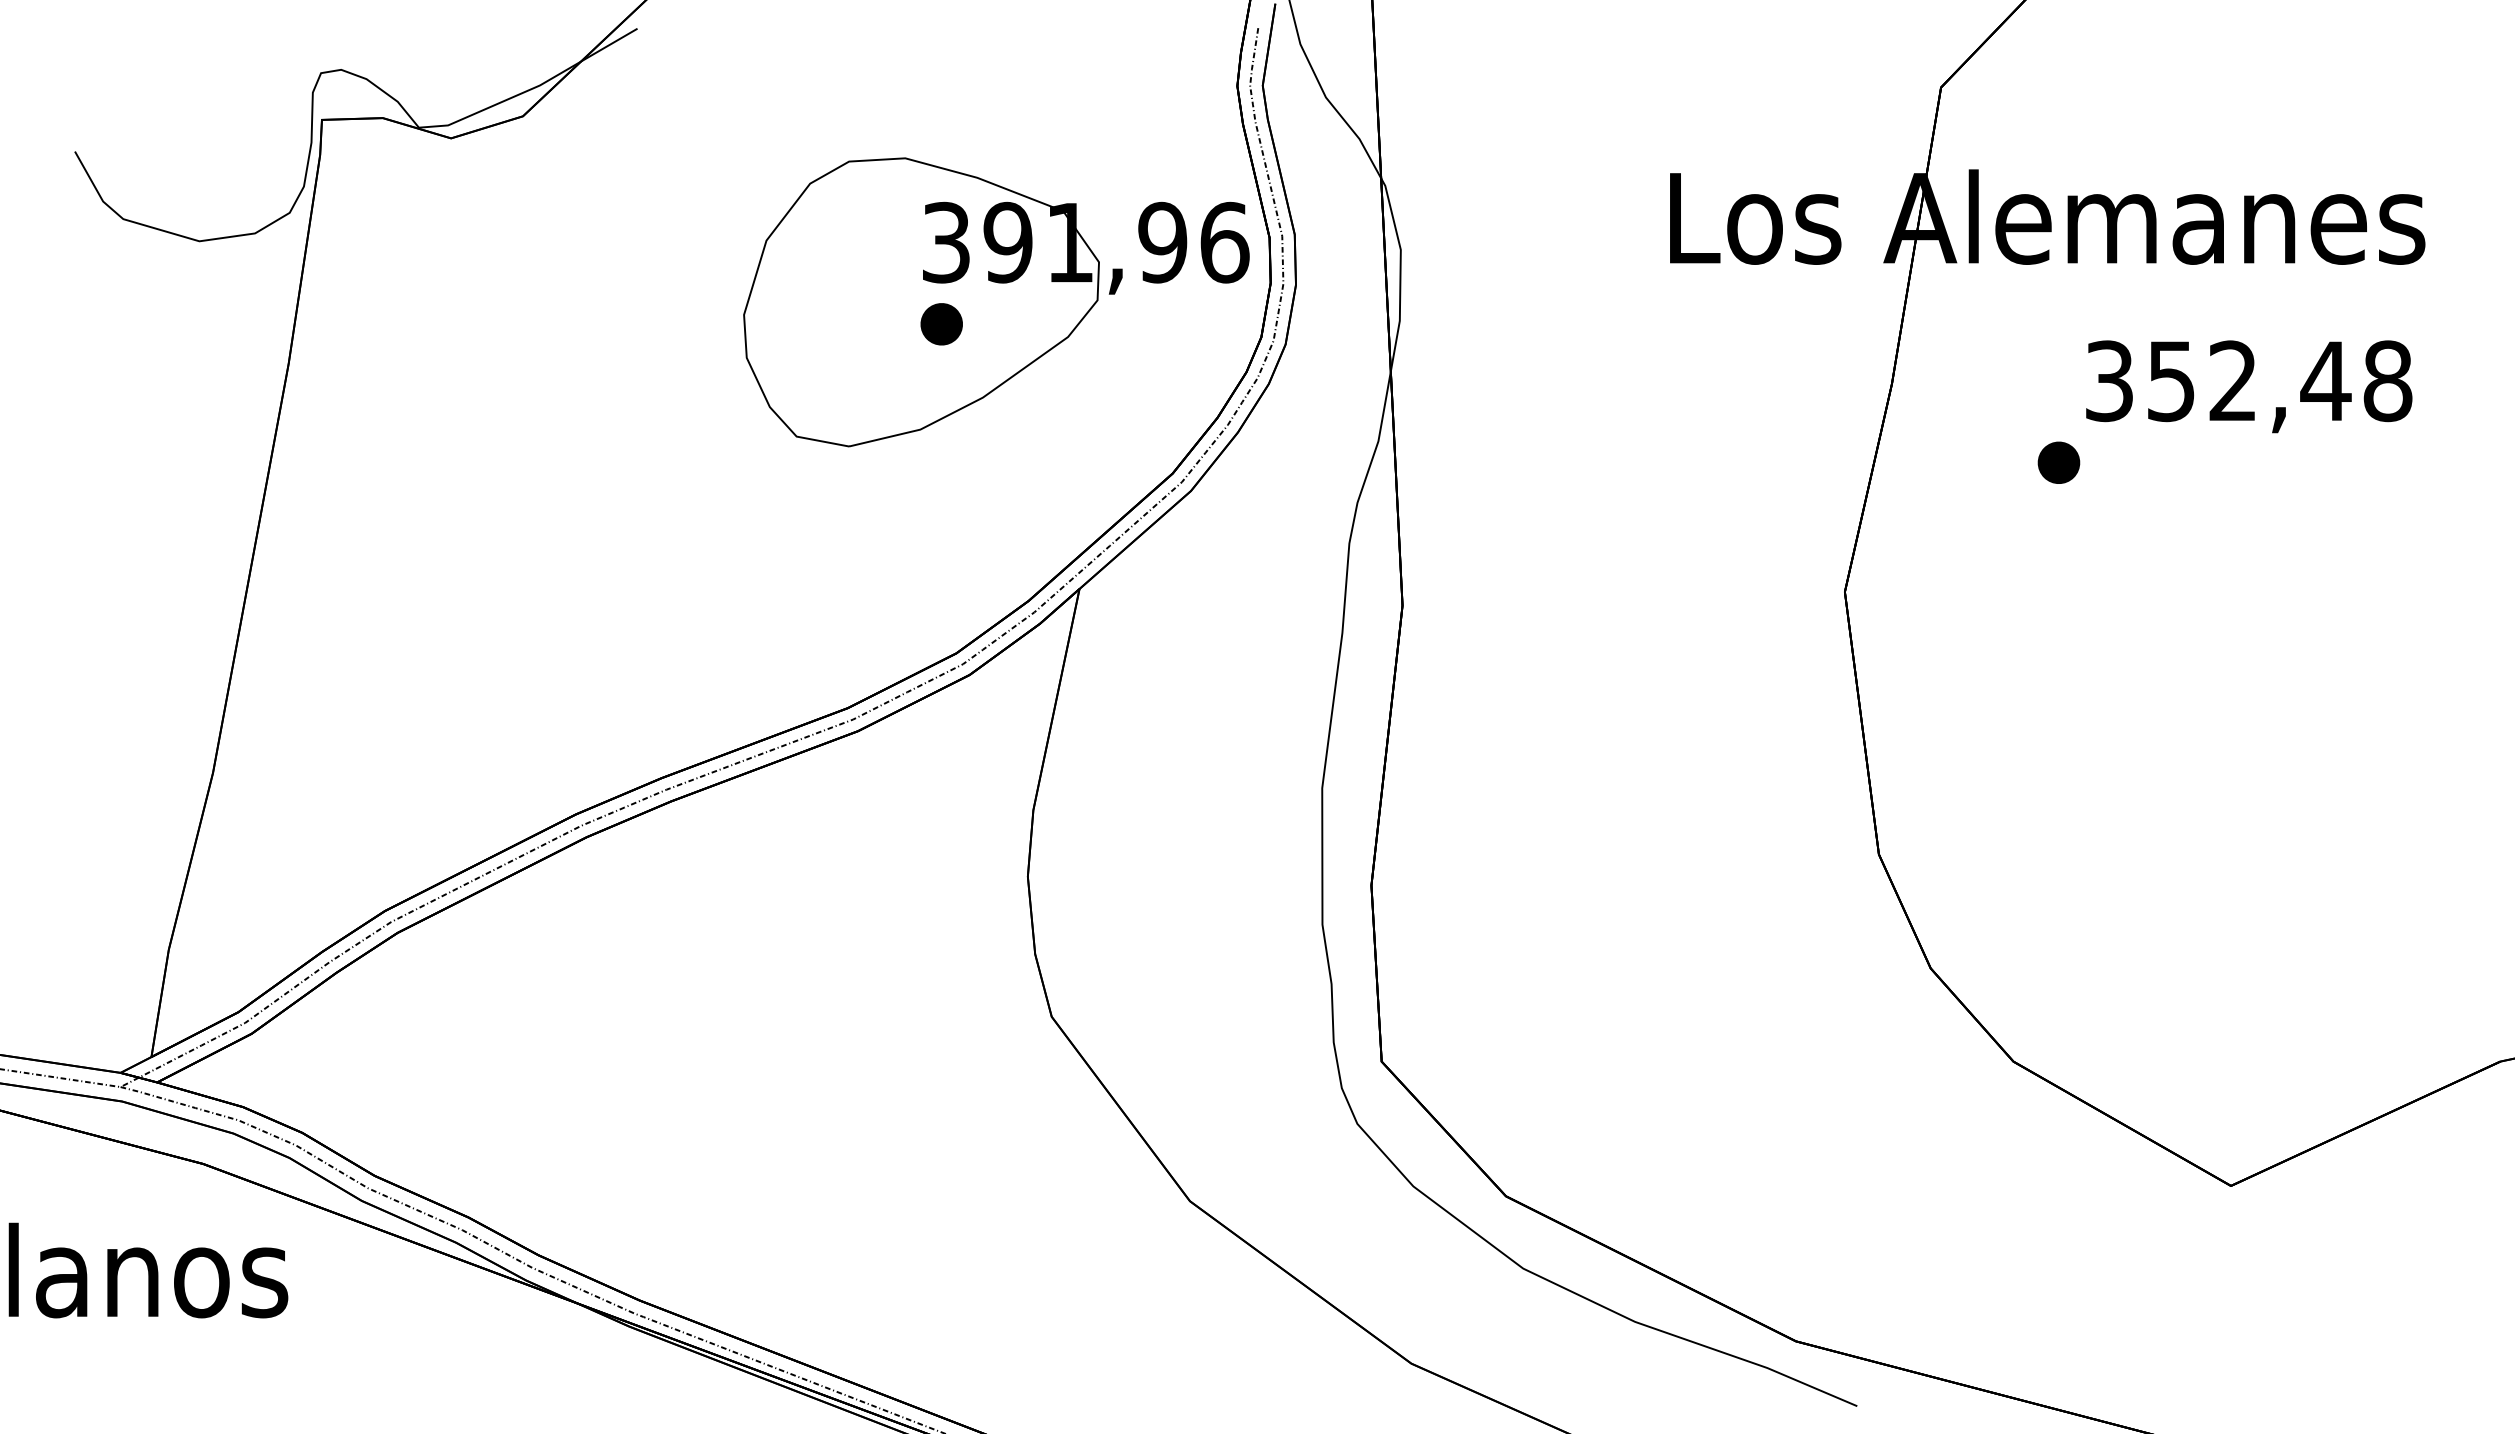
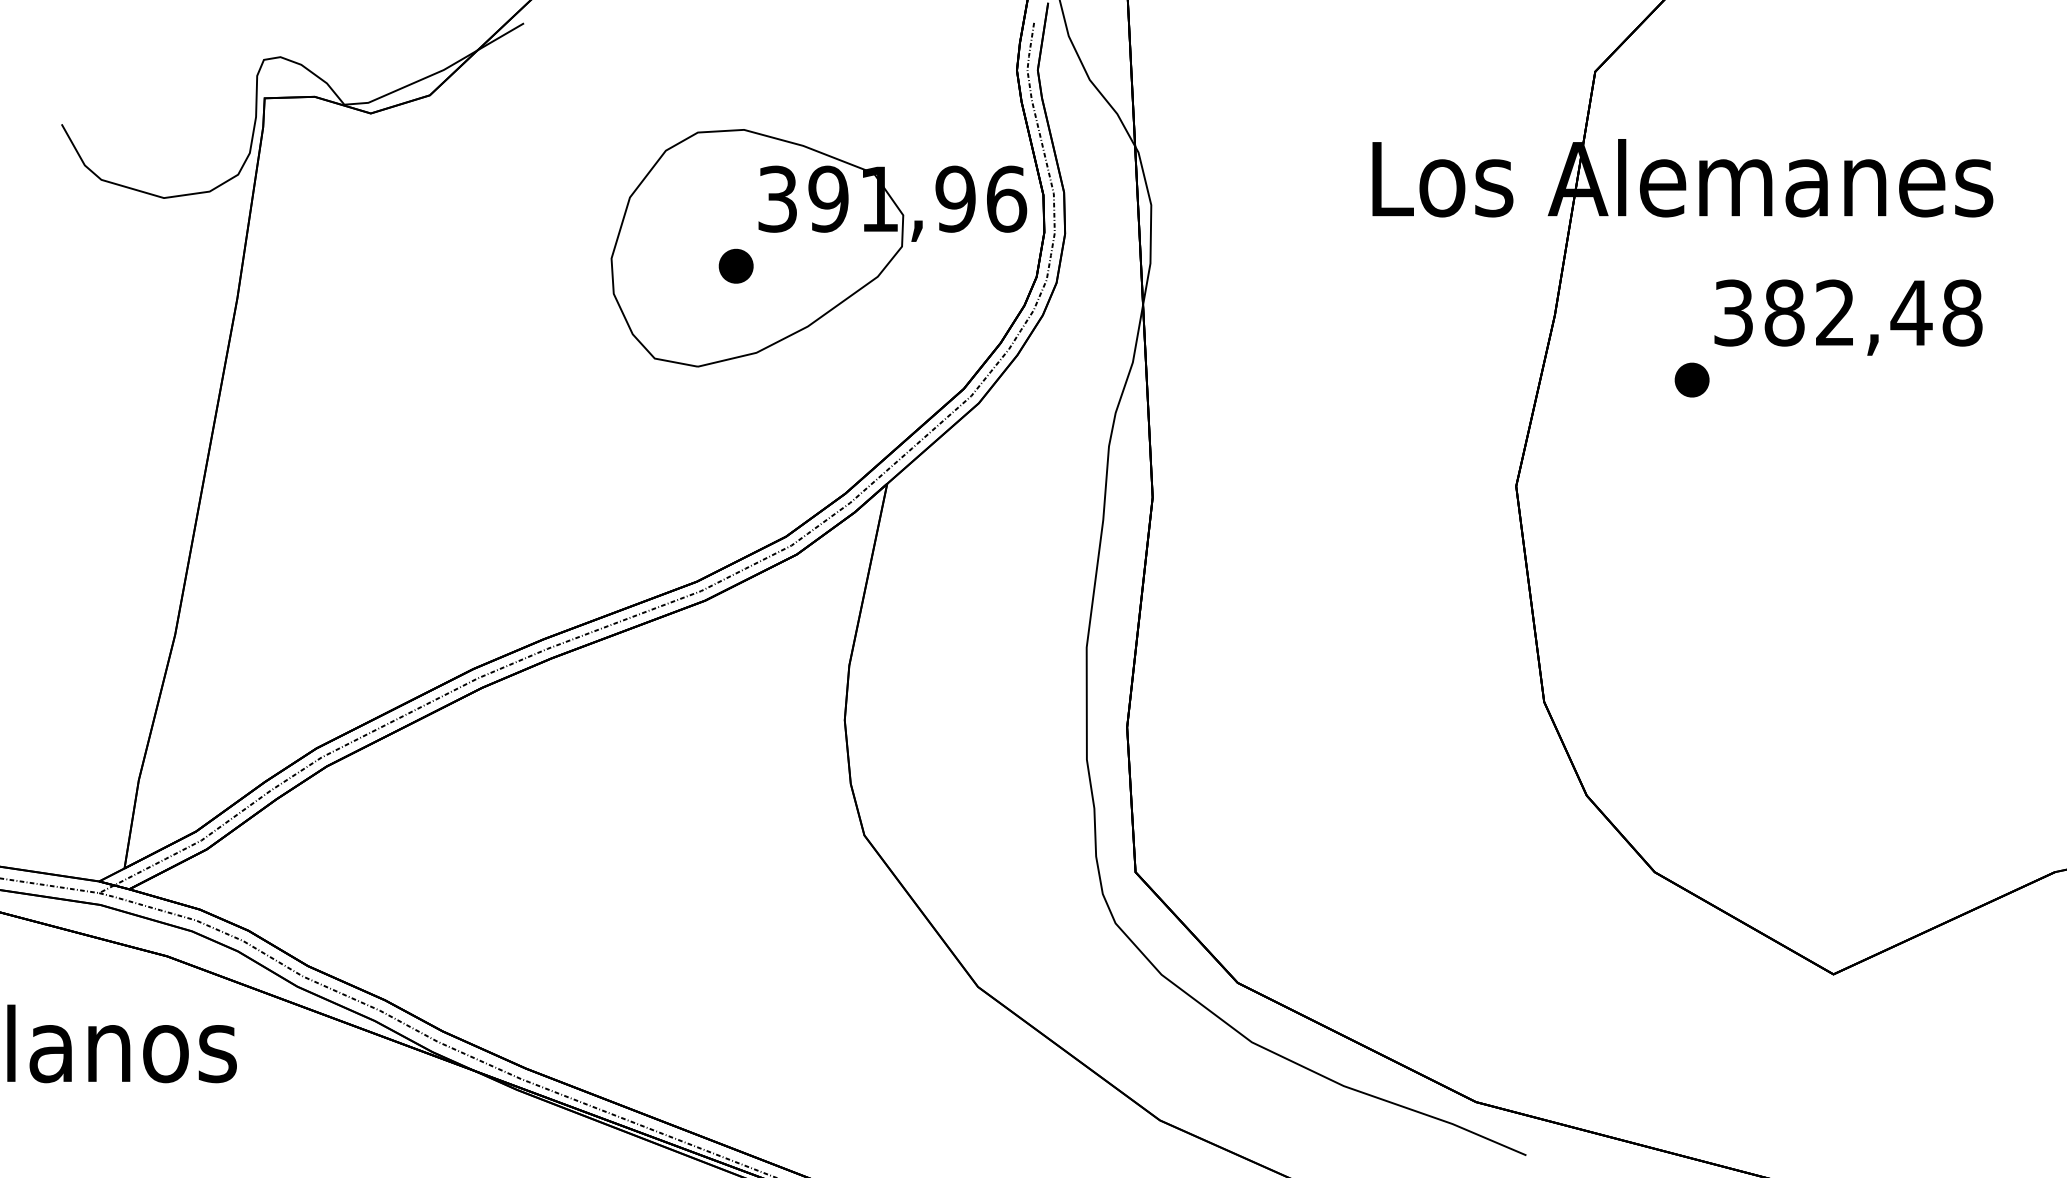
part: (941, 324) -> (736, 266), moved
text: (2171, 381) -> (1784, 313), 352,48 -> 382,48

